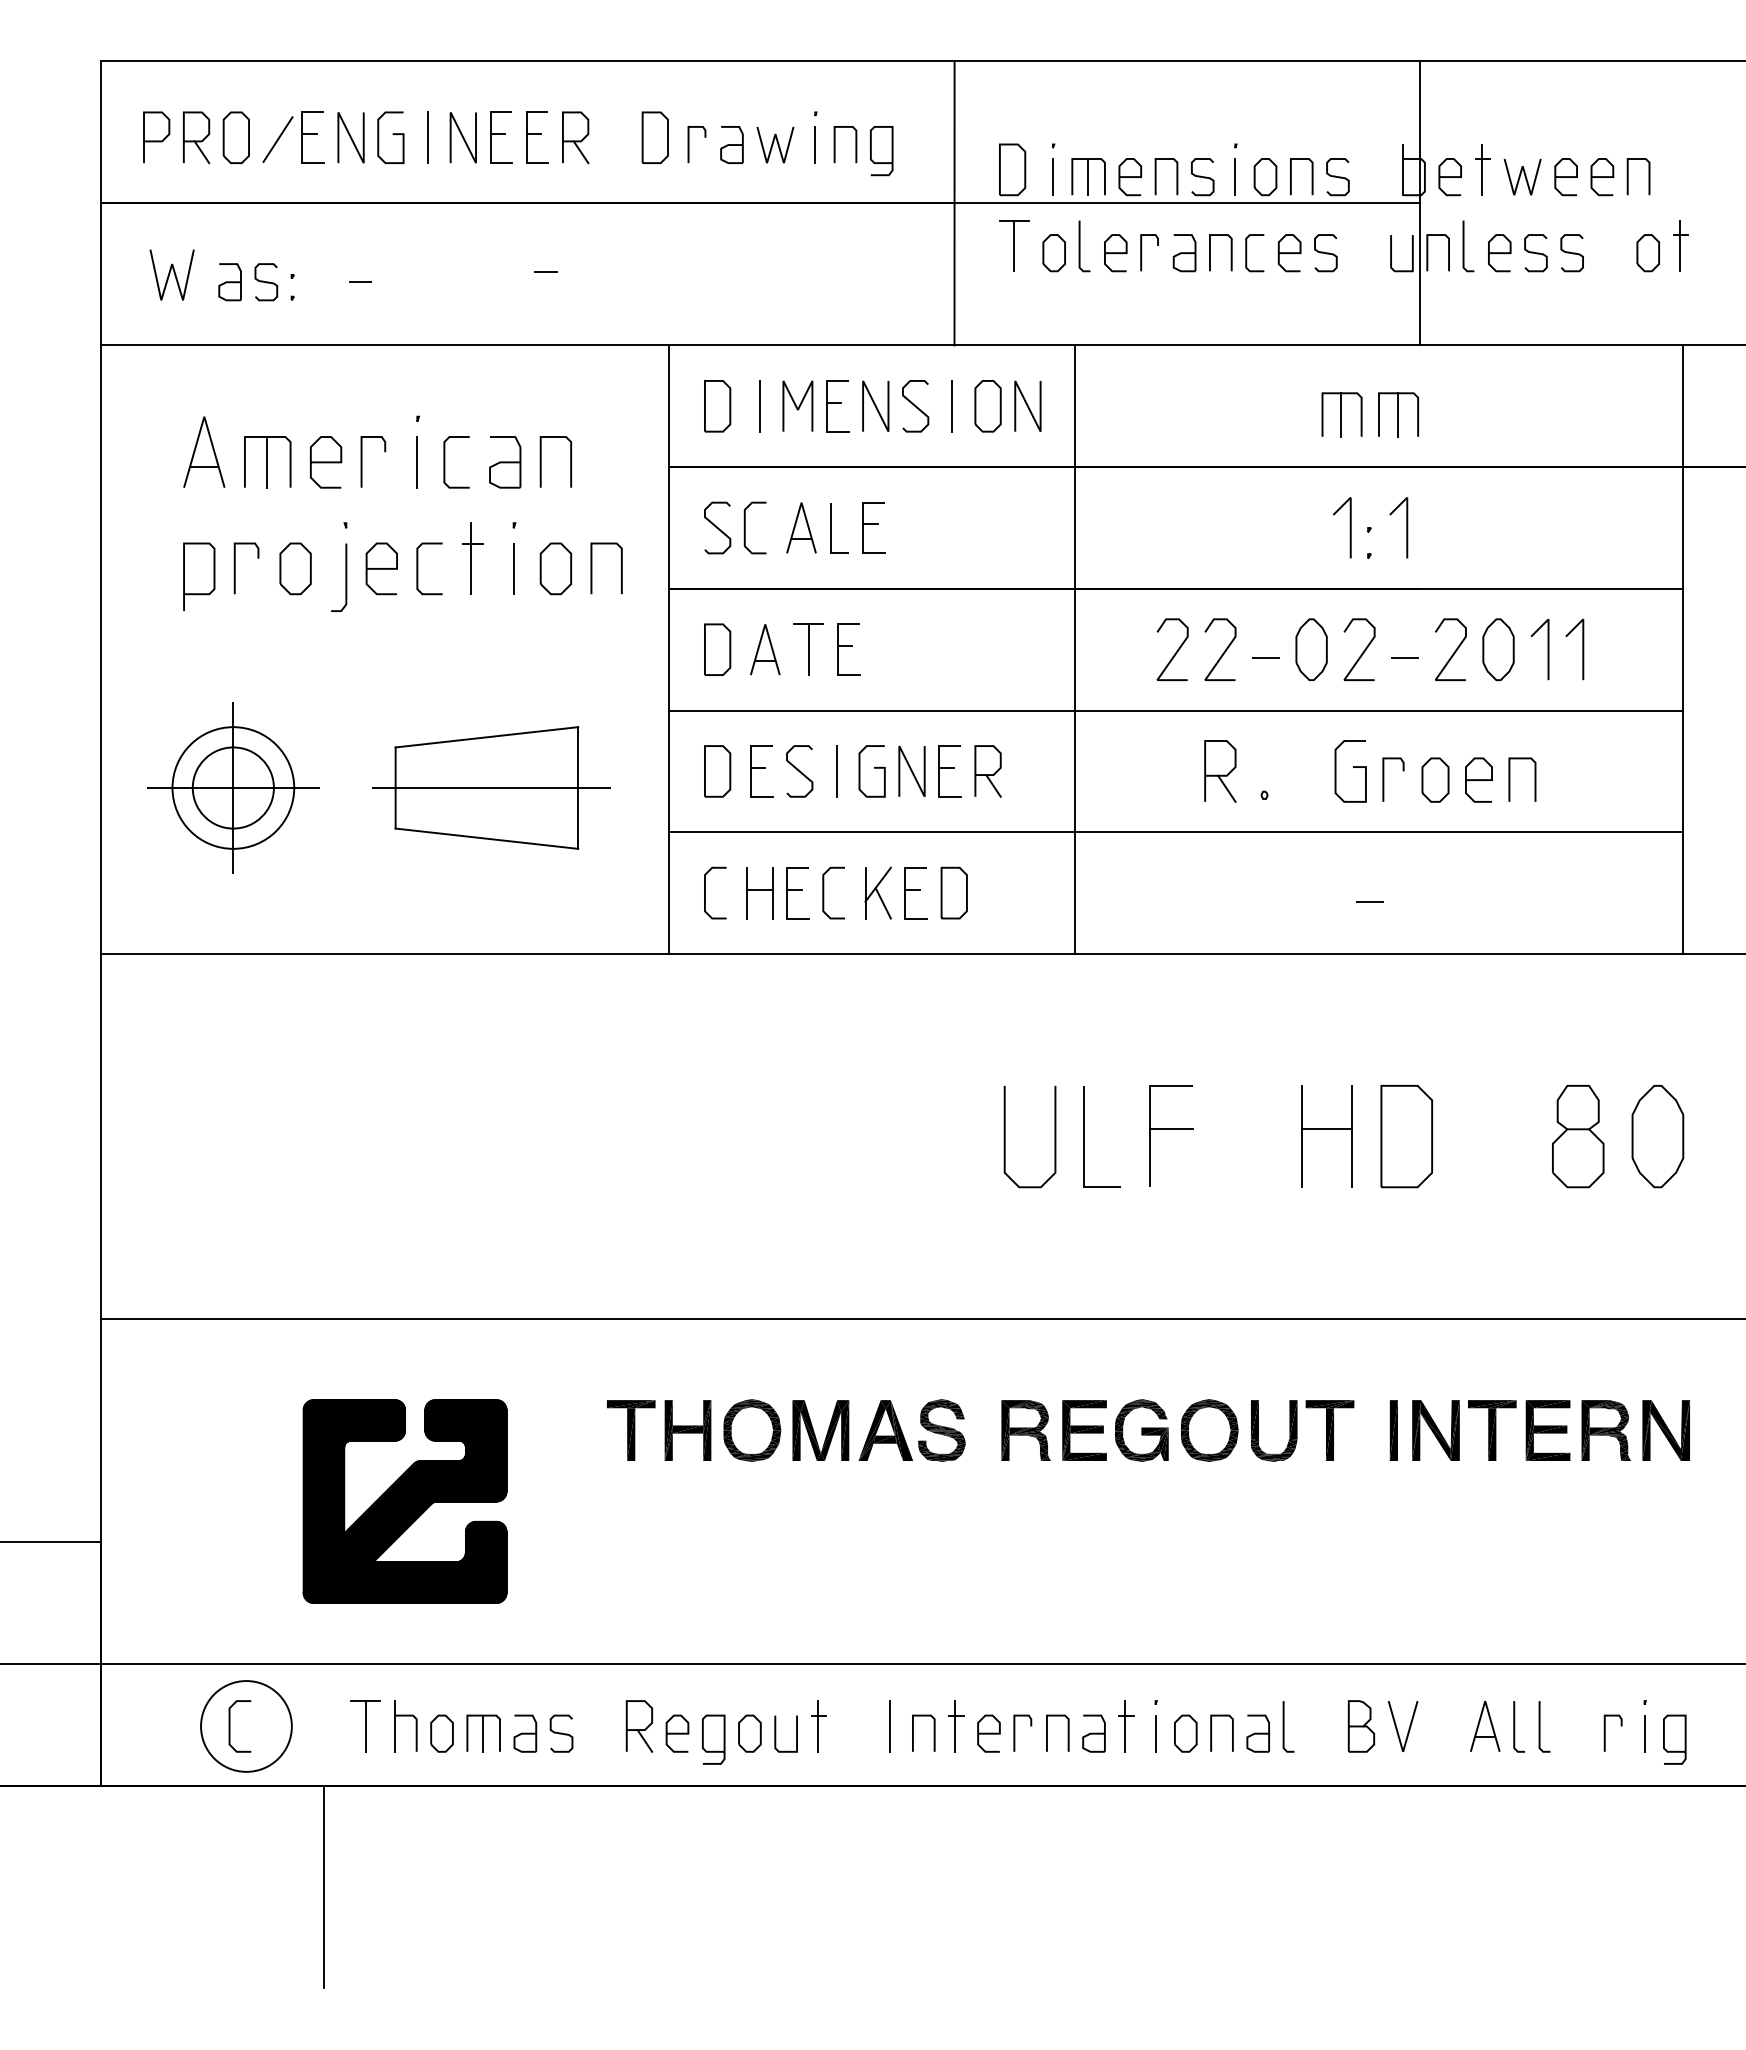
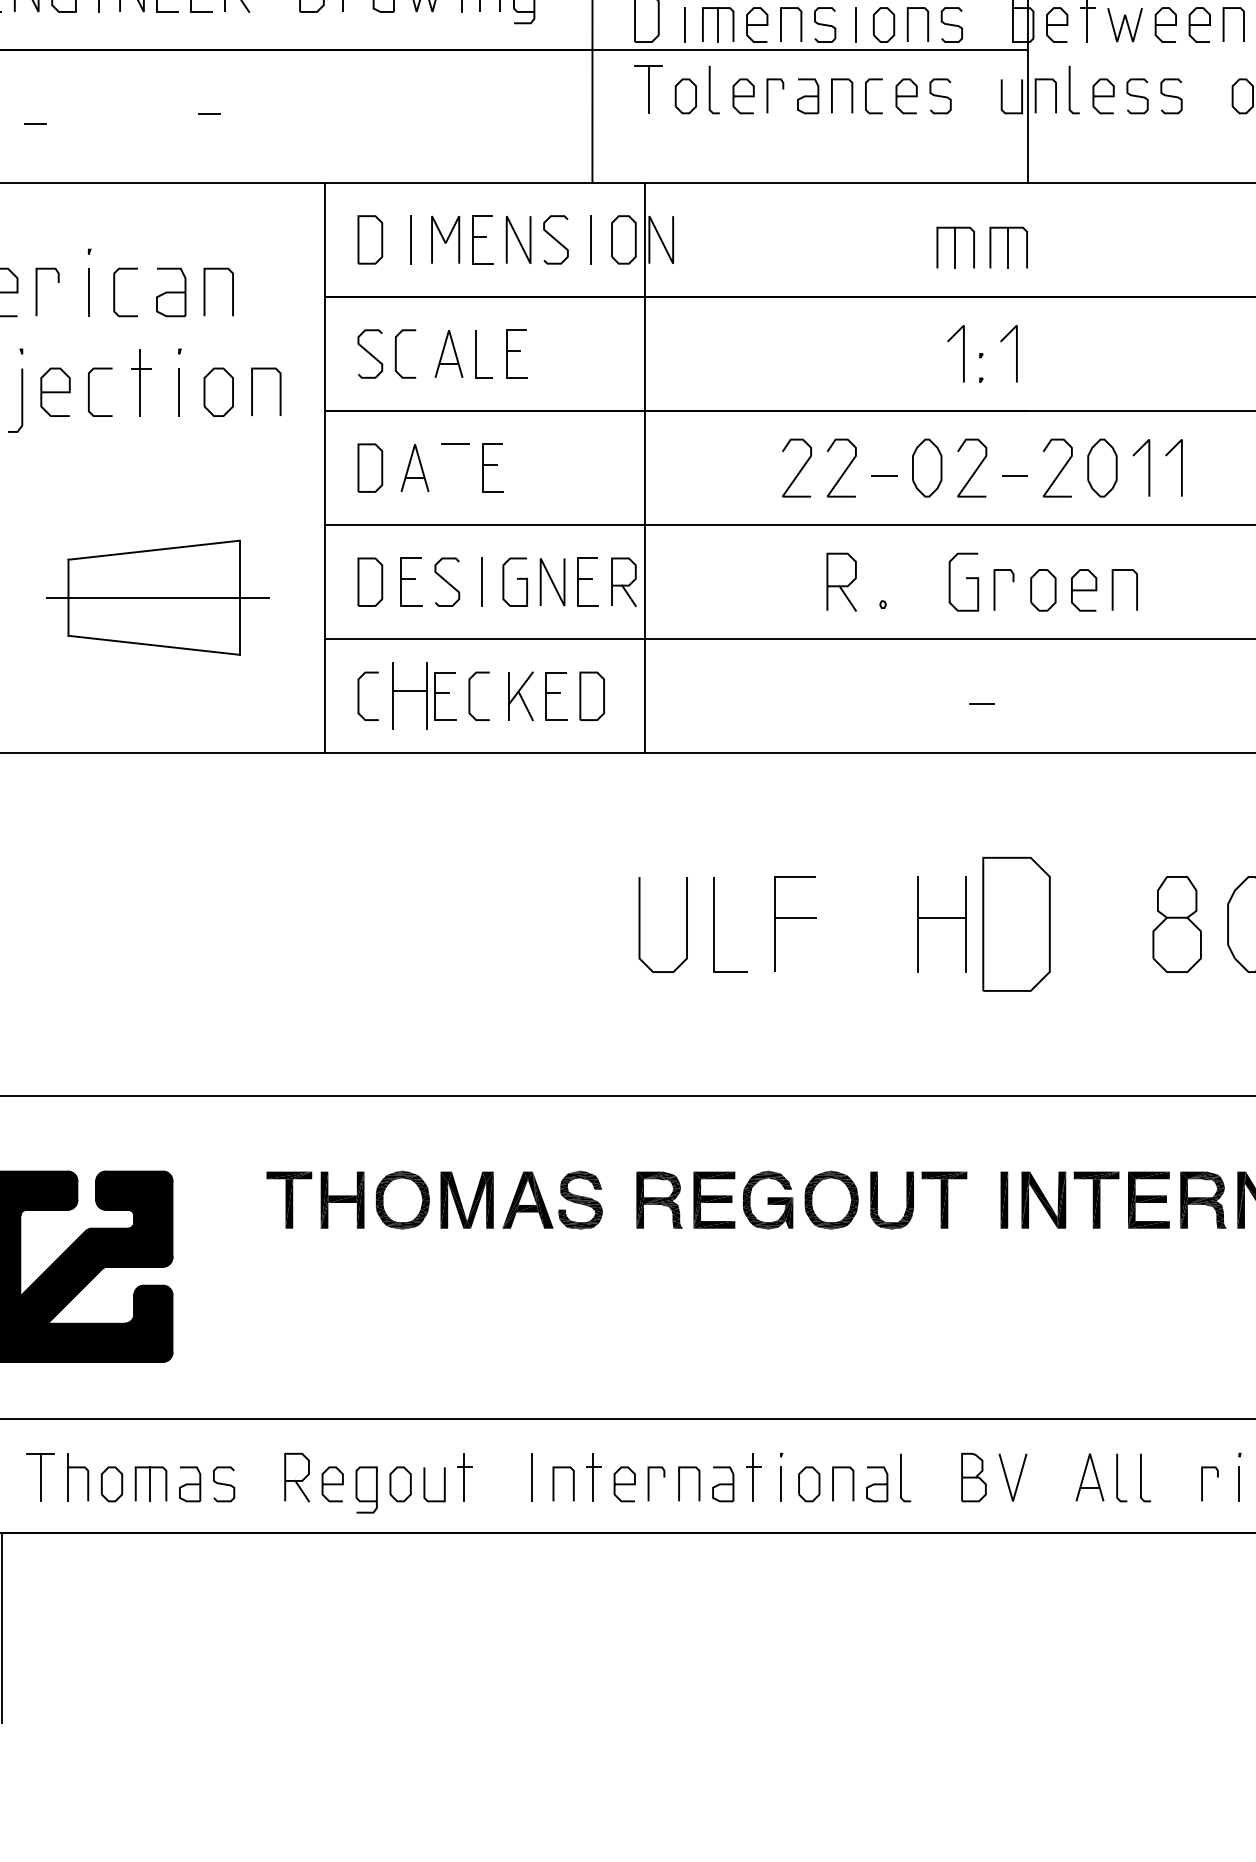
line: (808, 649) -> (455, 467), removed
line: (1074, 649) -> (644, 467), moved
part: (759, 893) -> (409, 696), size x1.4
part: (1406, 1136) -> (1016, 924), size x1.4

